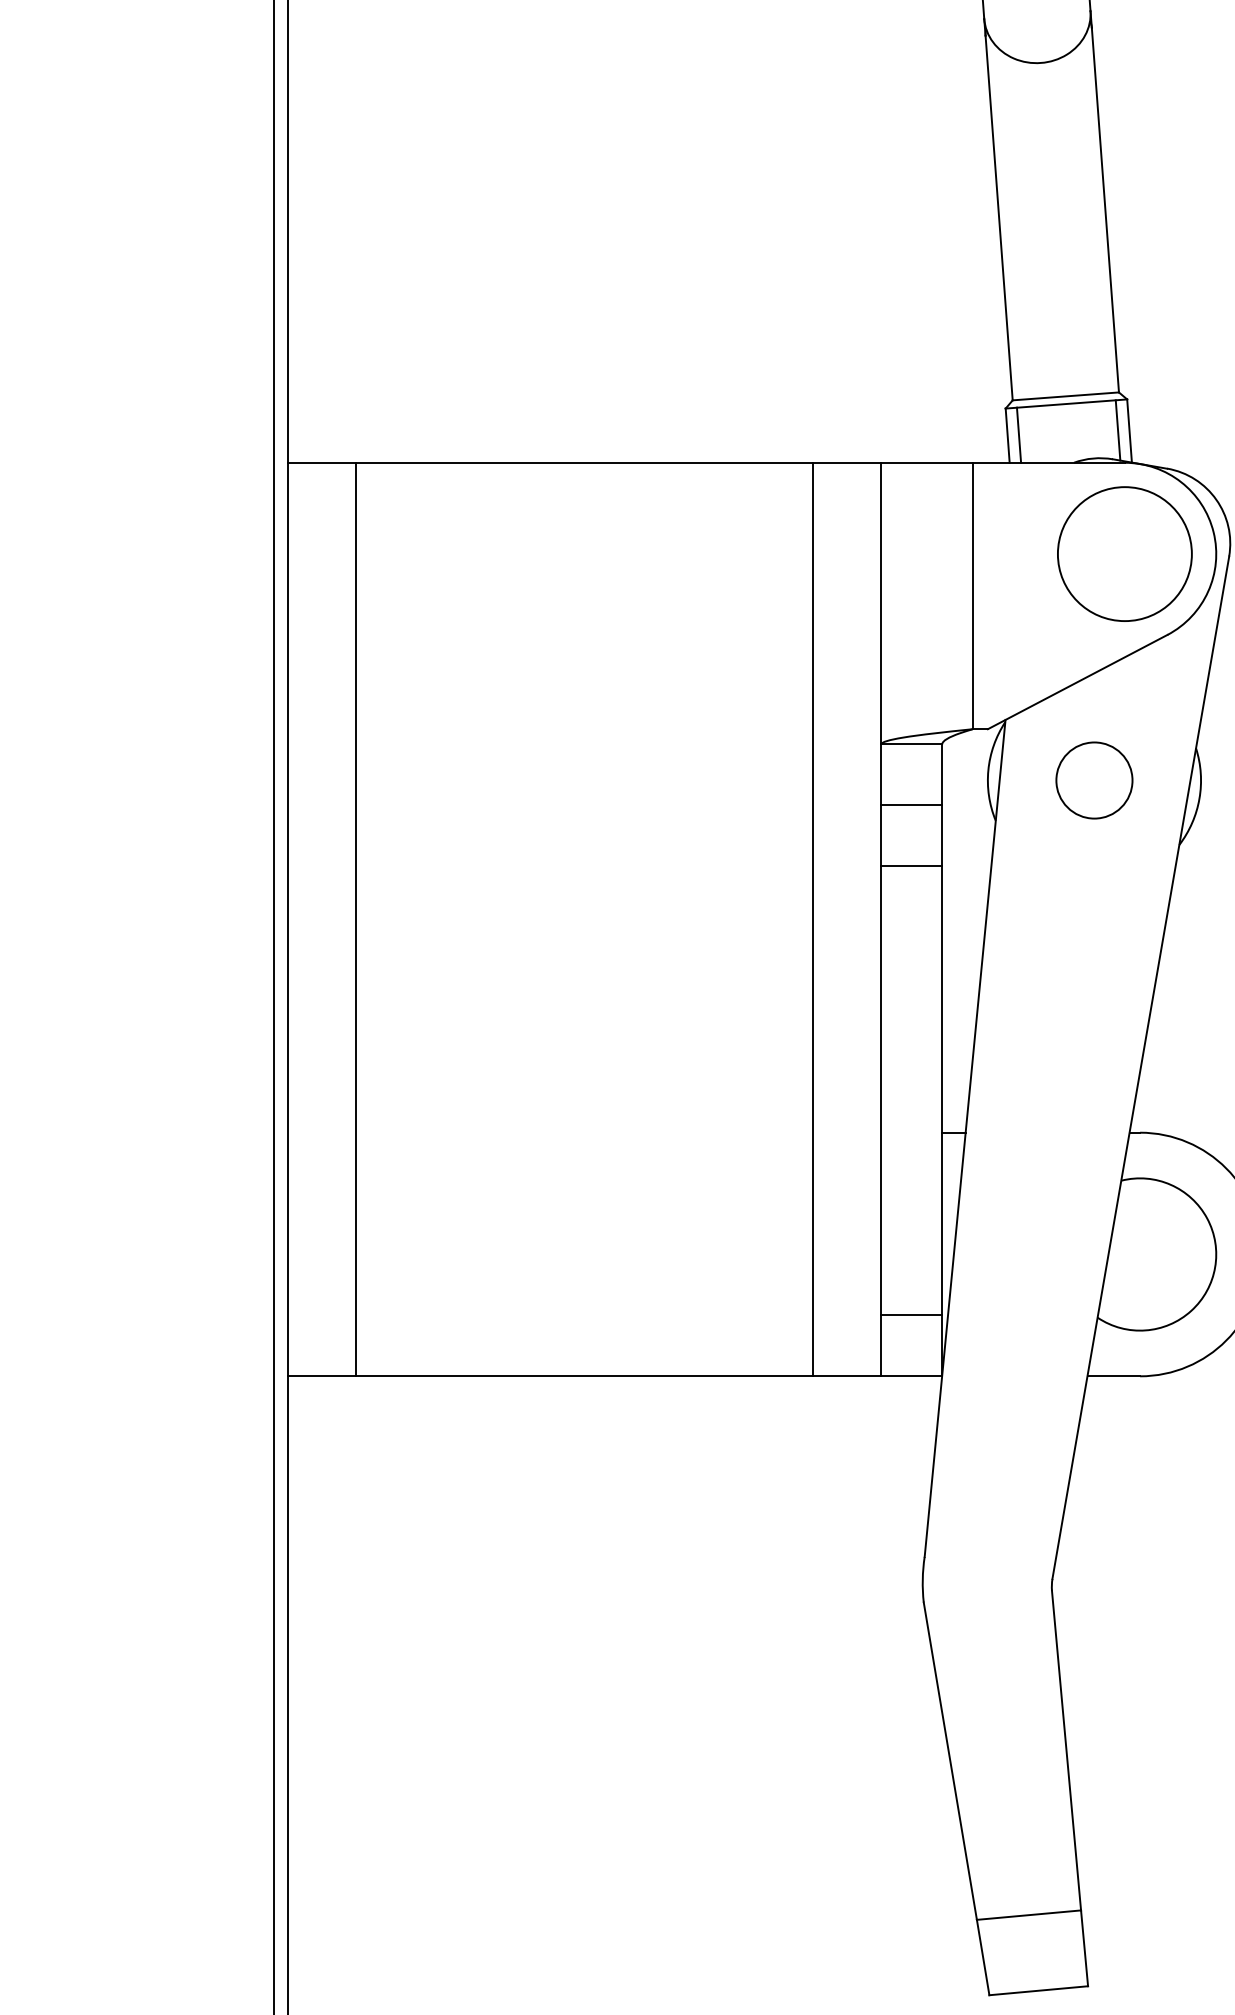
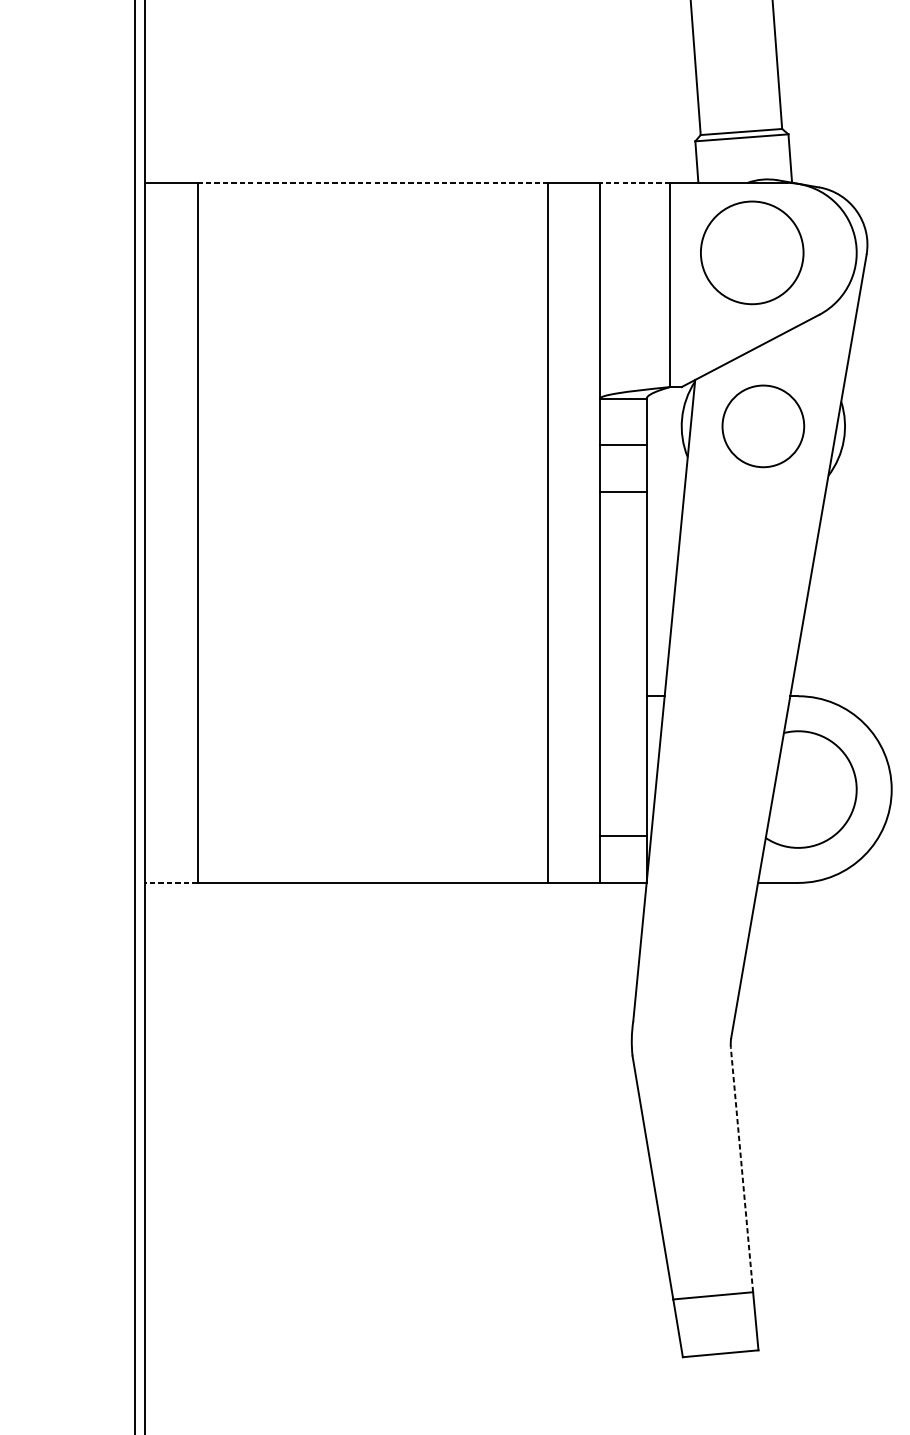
line: (1117, 430) -> (781, 158), removed
line: (1018, 434) -> (705, 161), removed
line: (584, 462) -> (372, 182), solid -> dashed
line: (926, 462) -> (634, 182), solid -> dashed
circle: (1124, 553) -> (751, 252), moved
circle: (1094, 780) -> (763, 426), size x1.4
line: (321, 1376) -> (171, 883), solid -> dashed
line: (1066, 1750) -> (741, 1169), solid -> dashed

